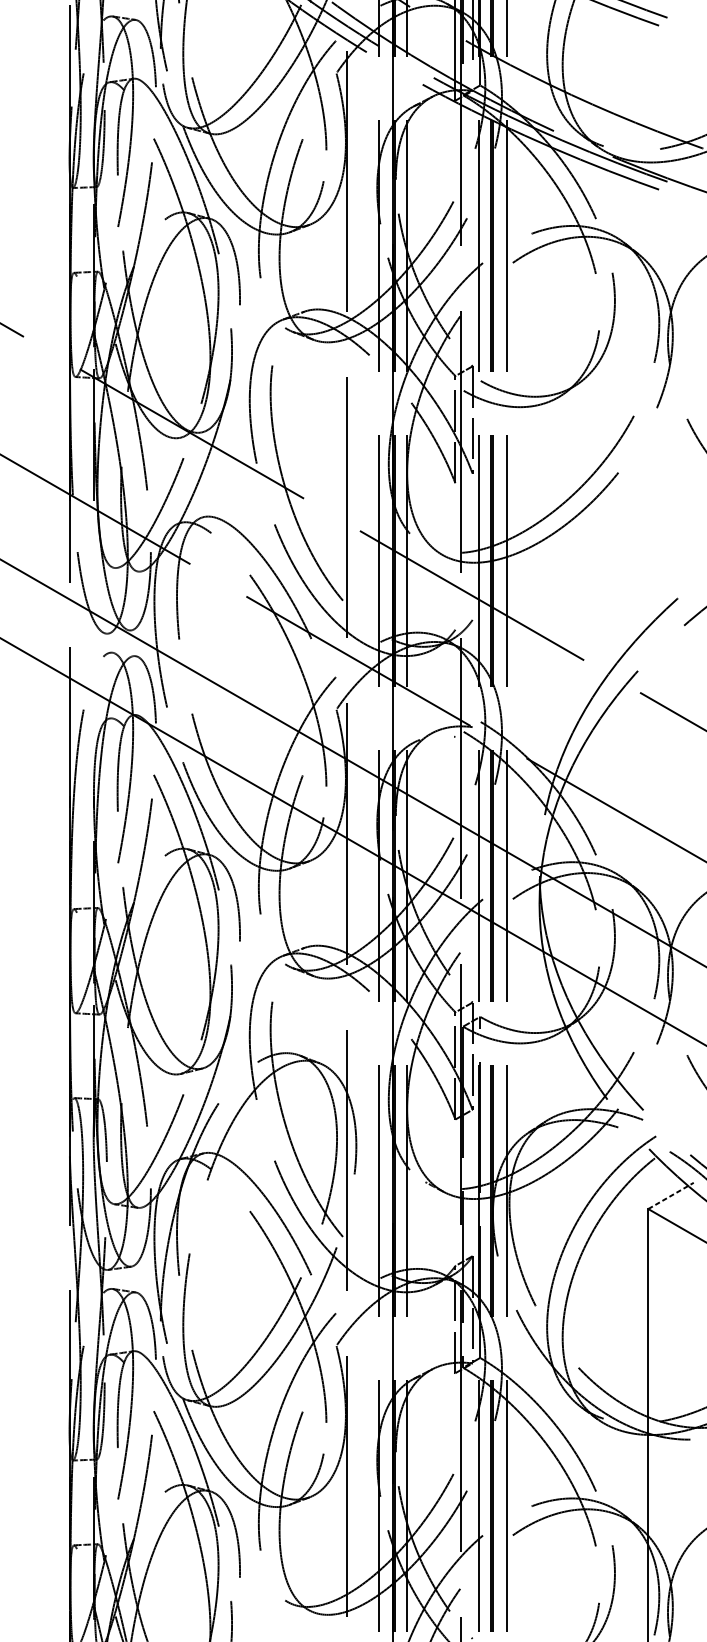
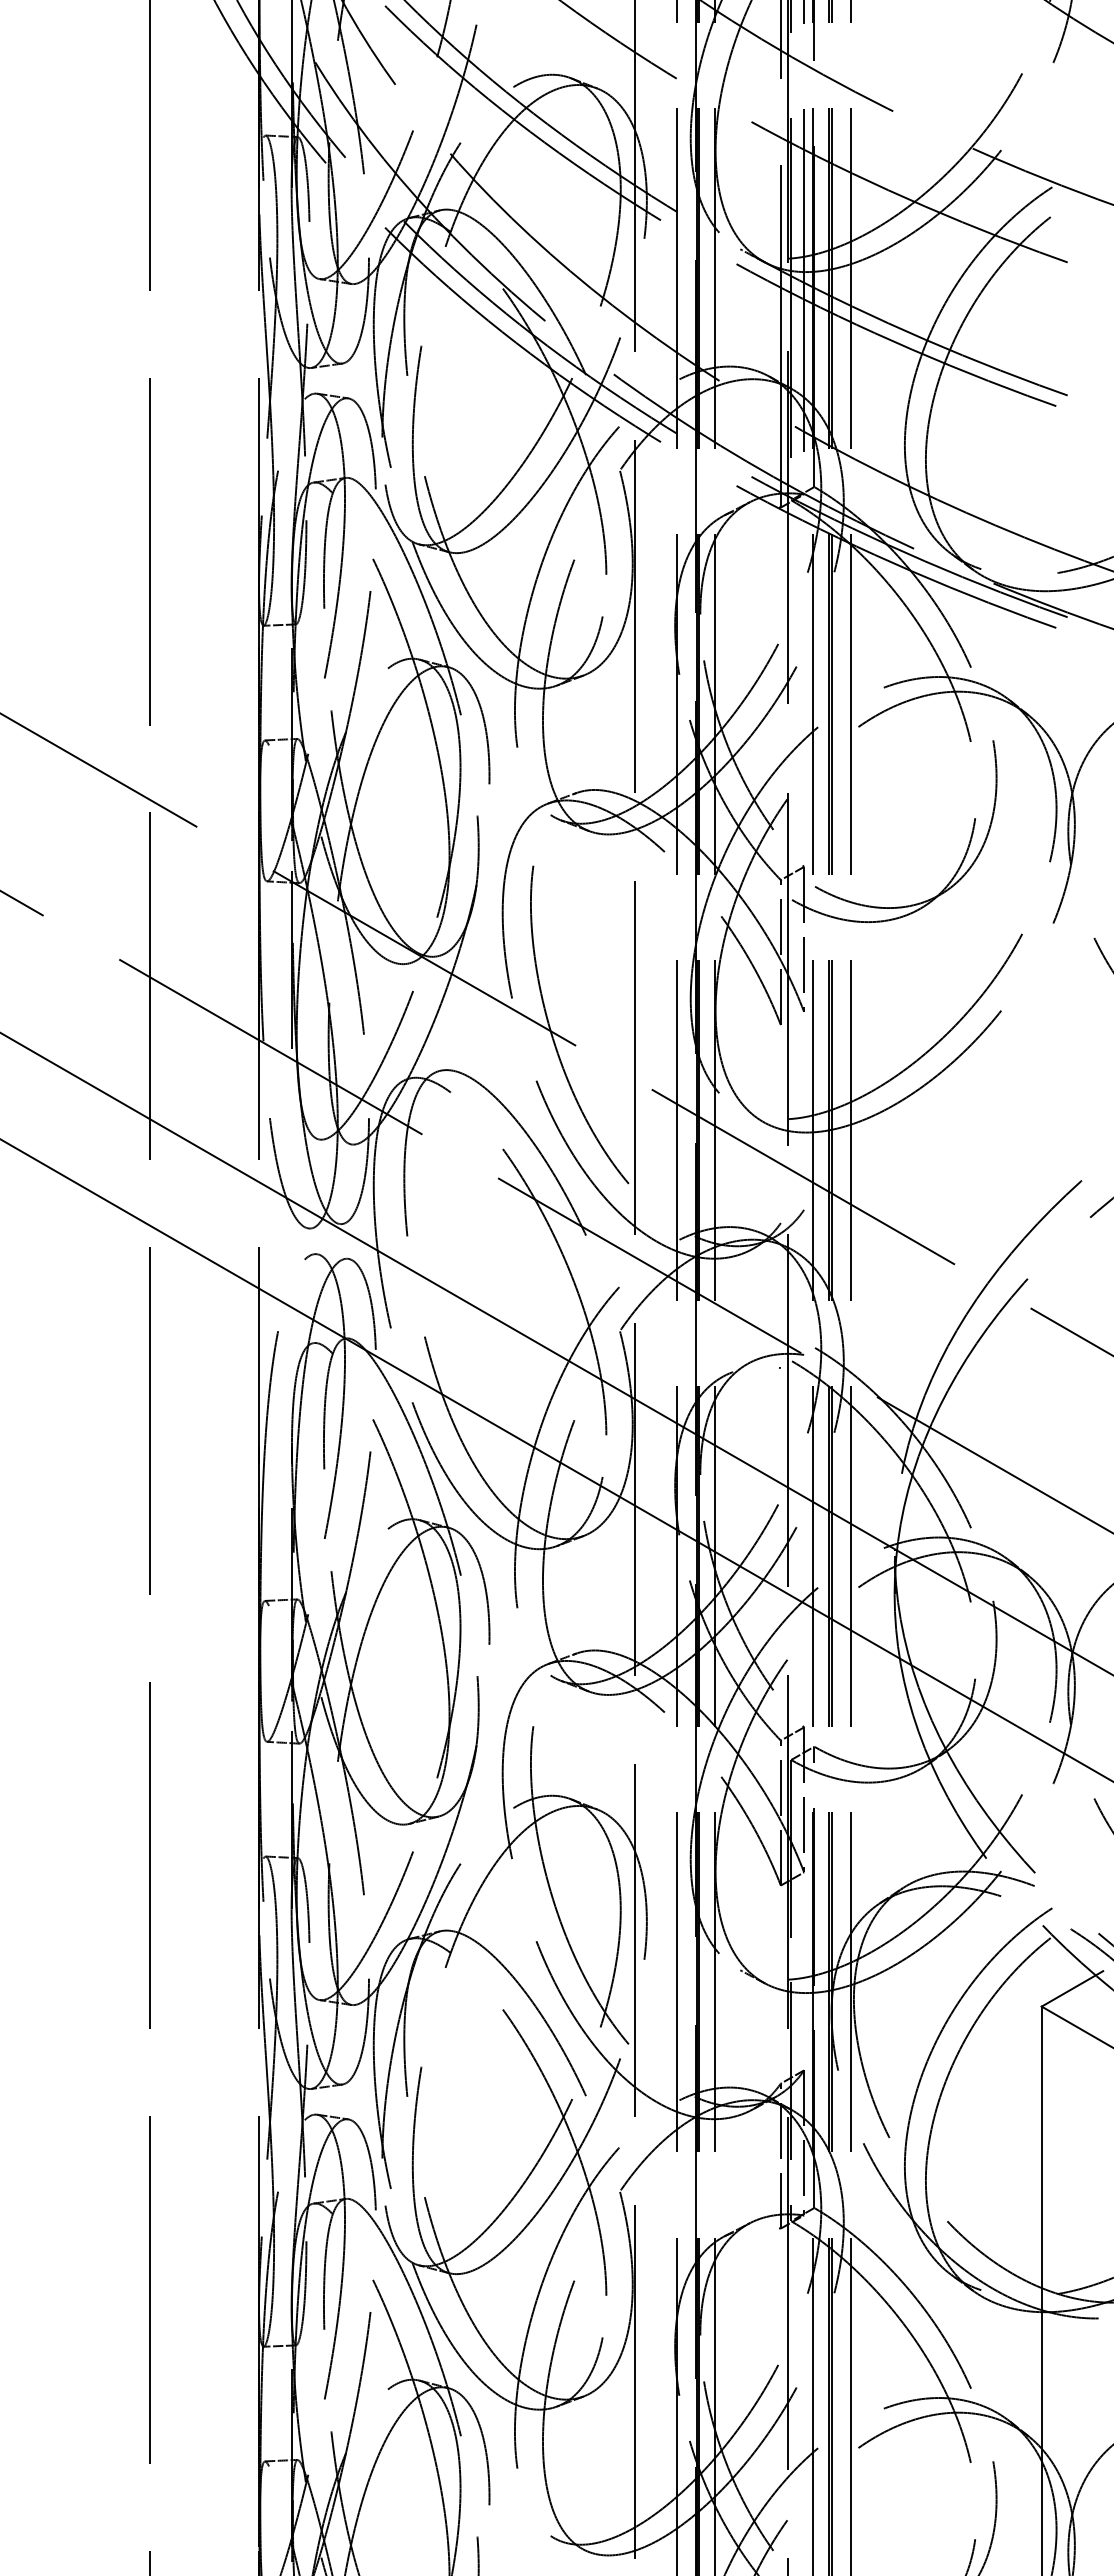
line: (671, 1195) -> (1072, 1988), dashed -> solid

